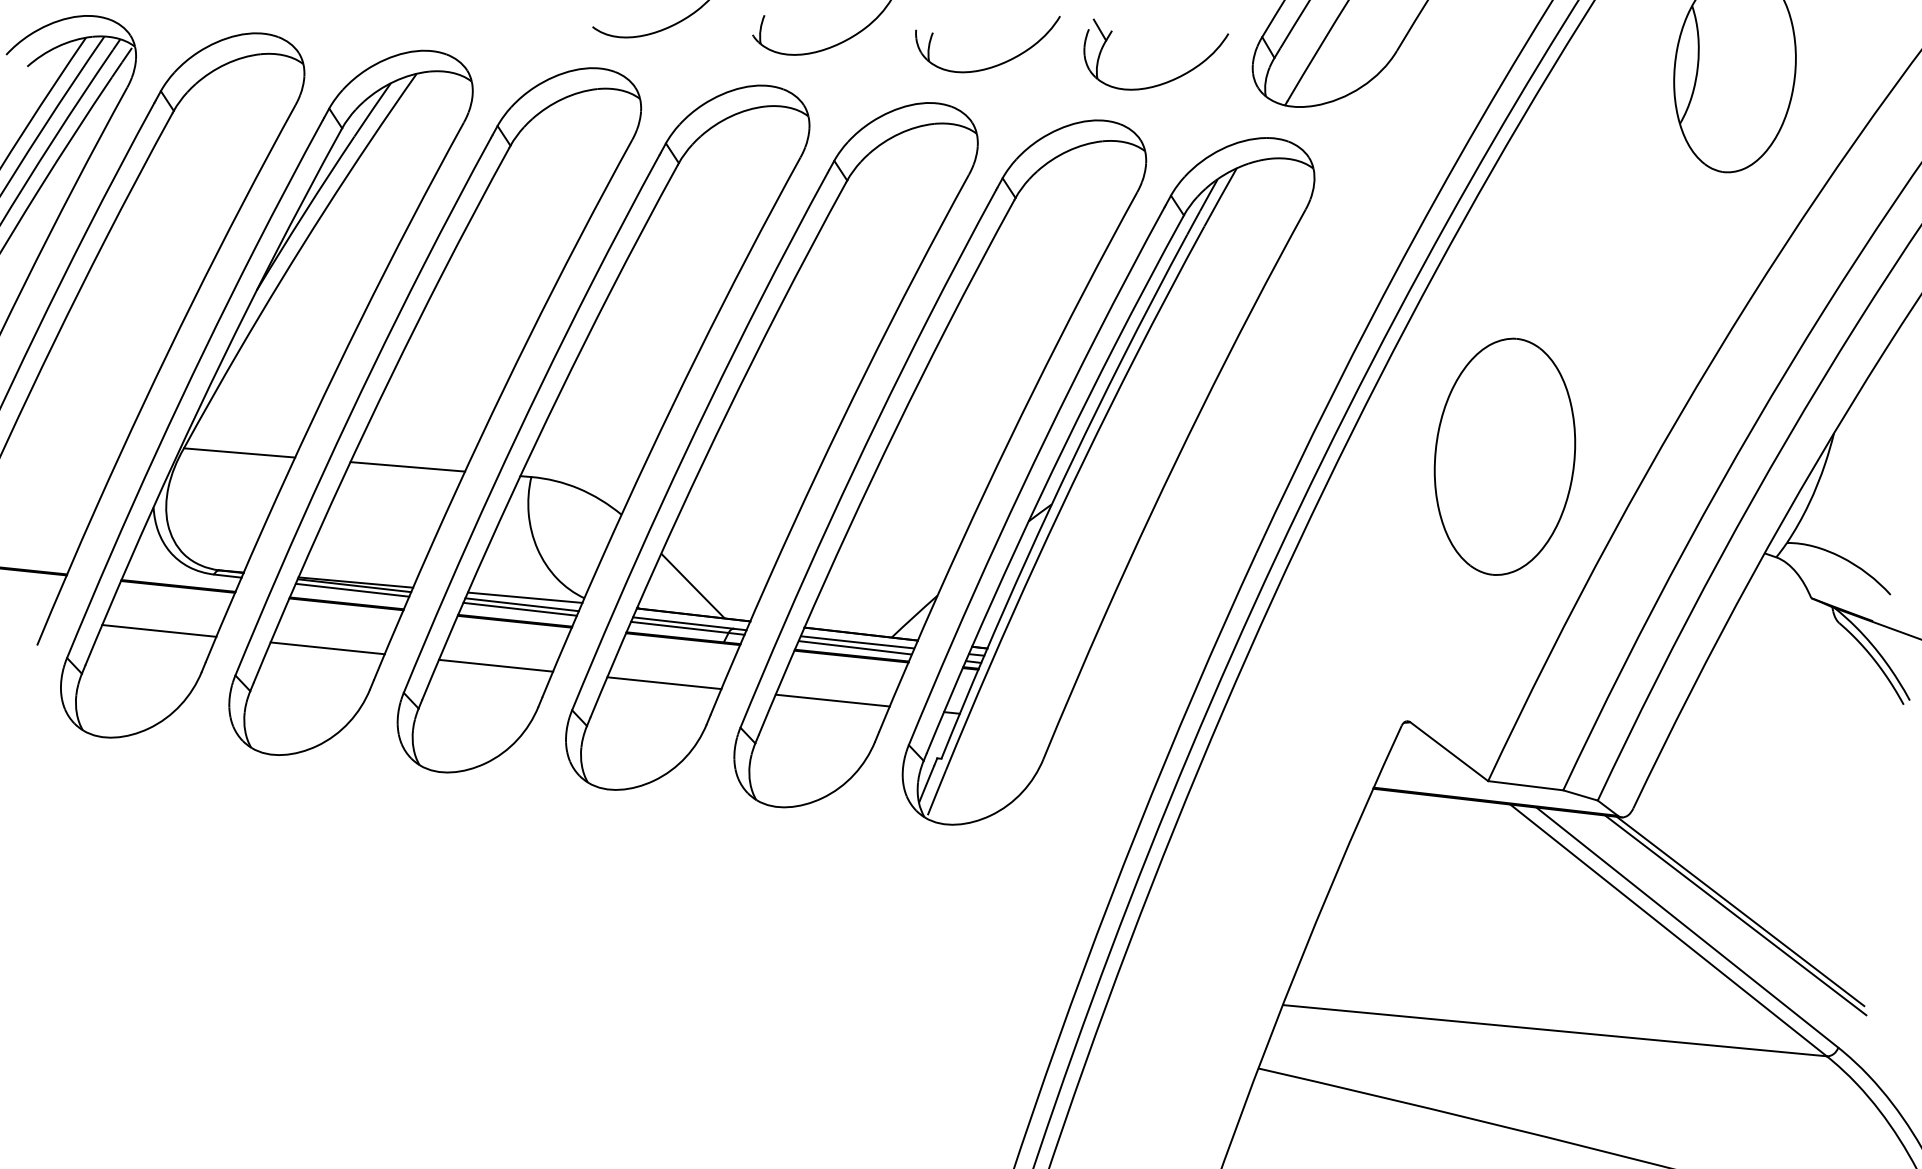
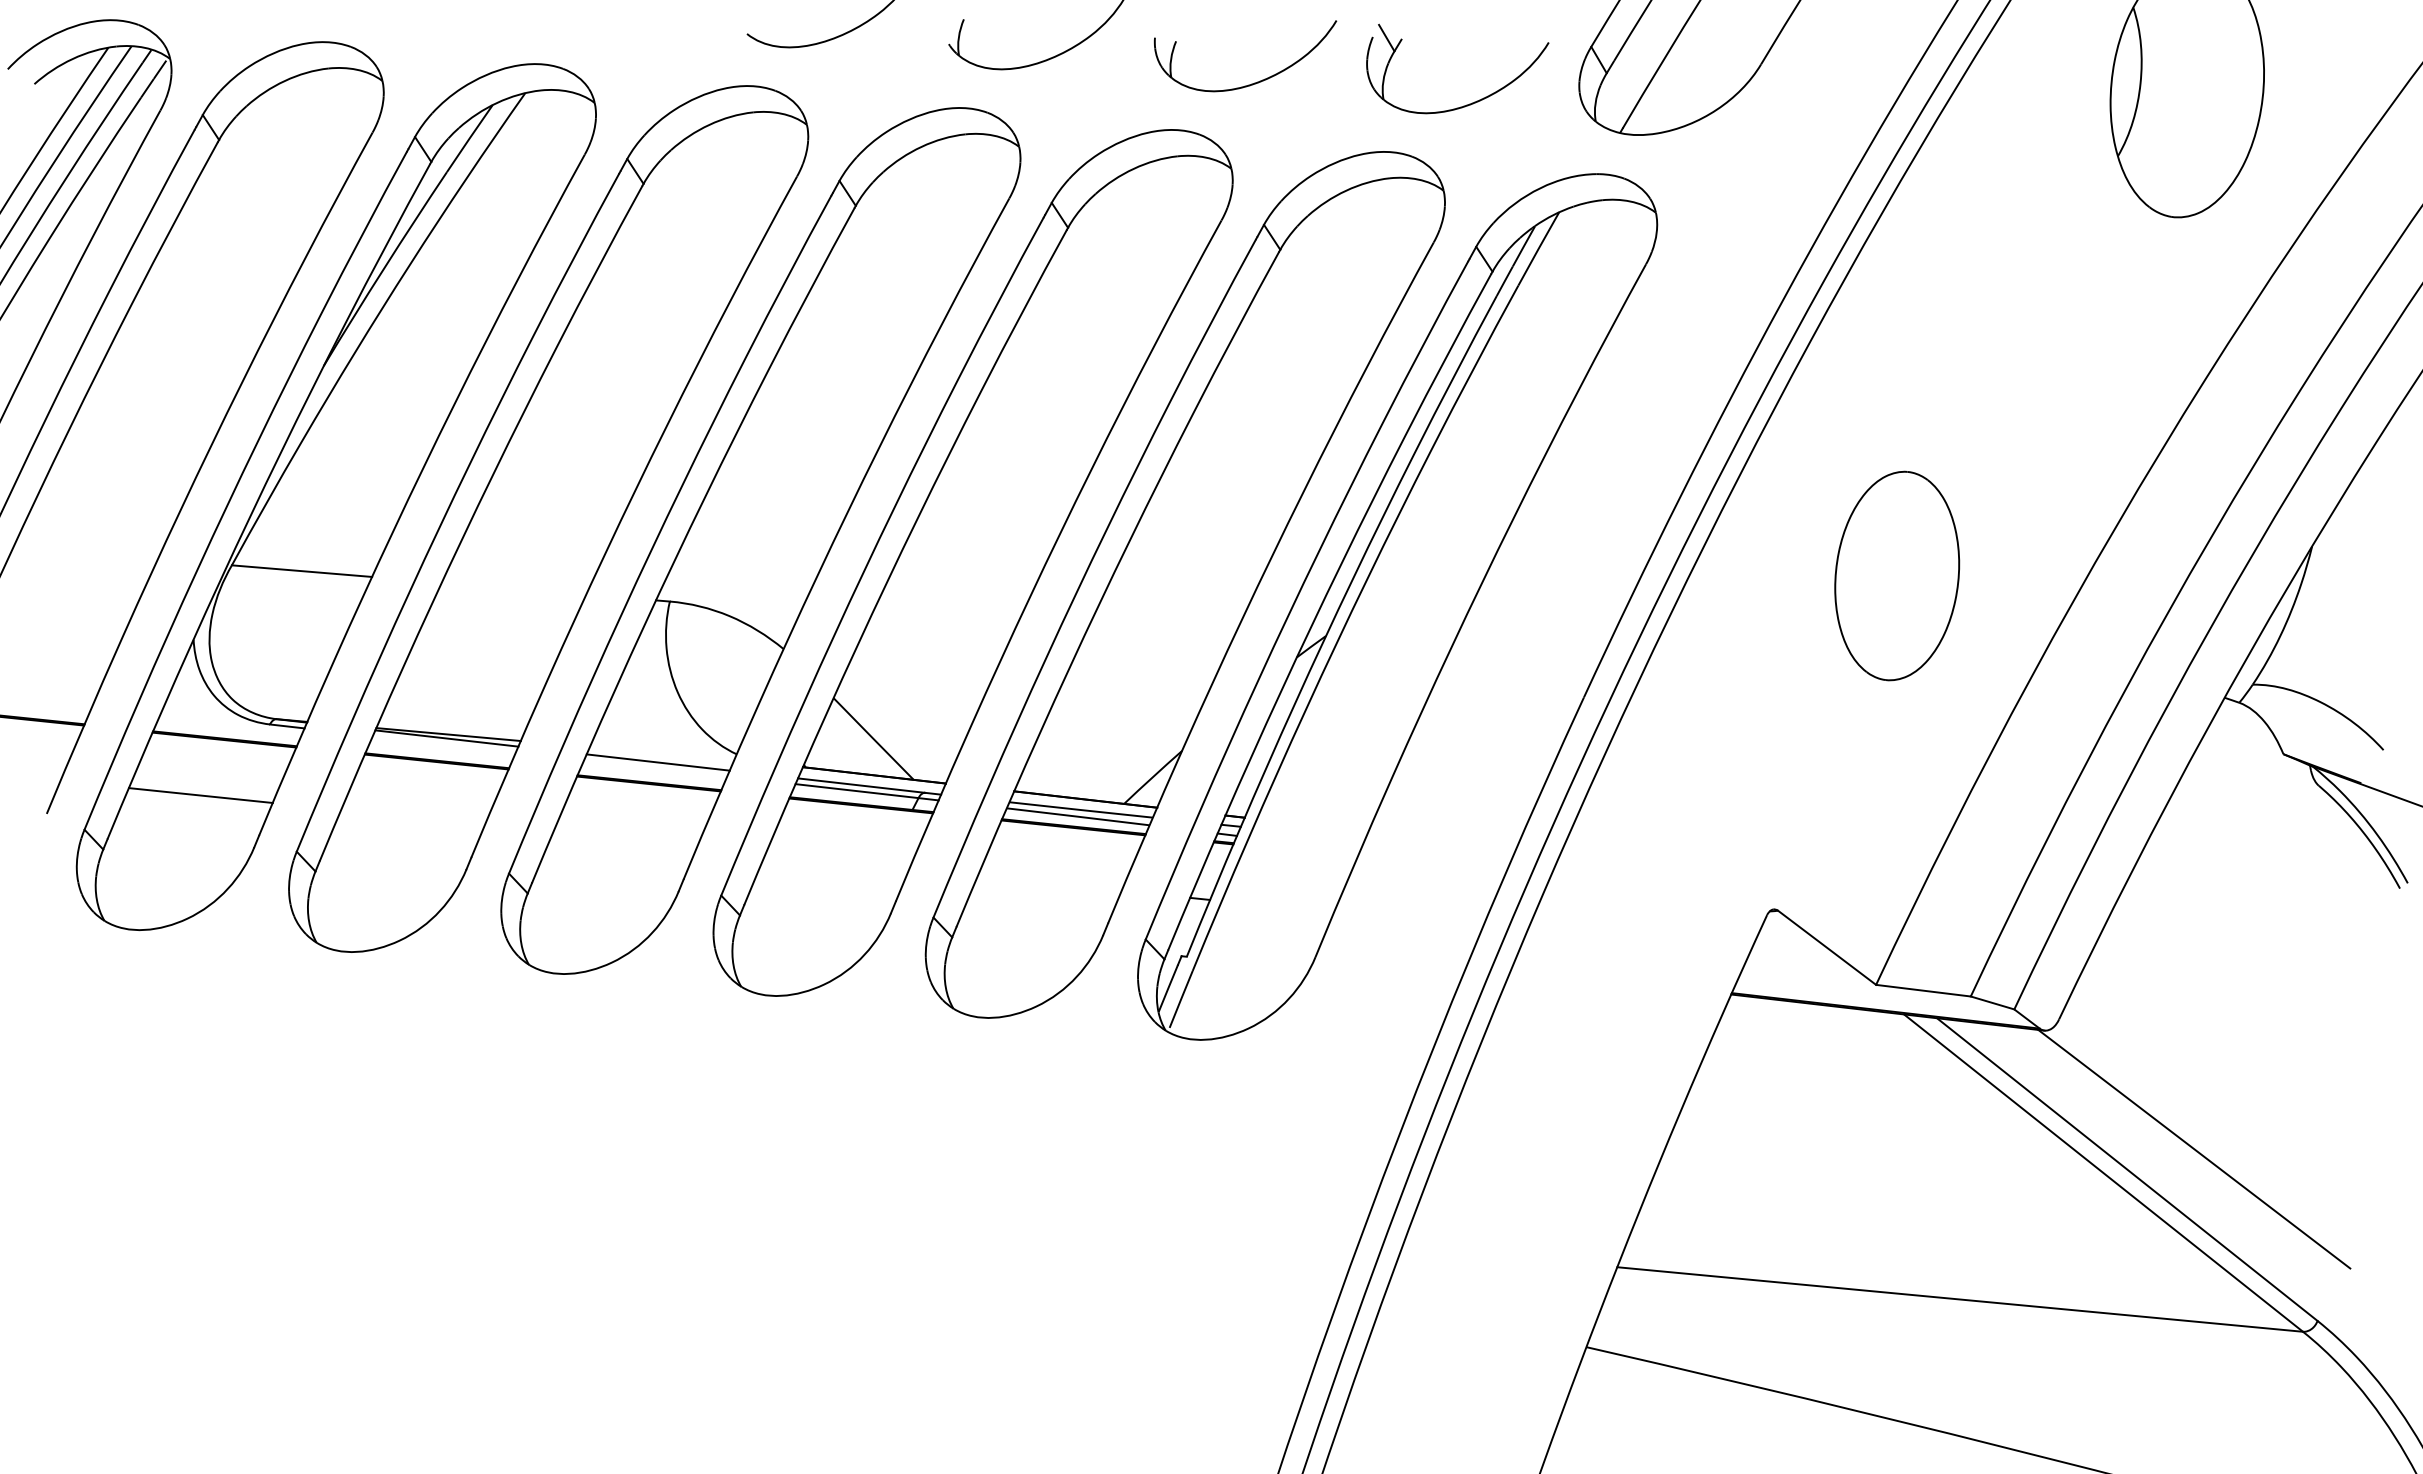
part: (1504, 456) -> (1896, 575), size x0.7
line: (407, 466) -> (513, 588), removed
line: (351, 590) -> (443, 744), removed
line: (524, 597) -> (661, 753), removed
line: (519, 609) -> (655, 768), removed
line: (328, 648) -> (413, 817), removed
line: (496, 665) -> (625, 839), removed
line: (664, 682) -> (837, 860), removed
line: (832, 699) -> (1049, 882), removed
line: (1735, 915) -> (2187, 1154), removed

